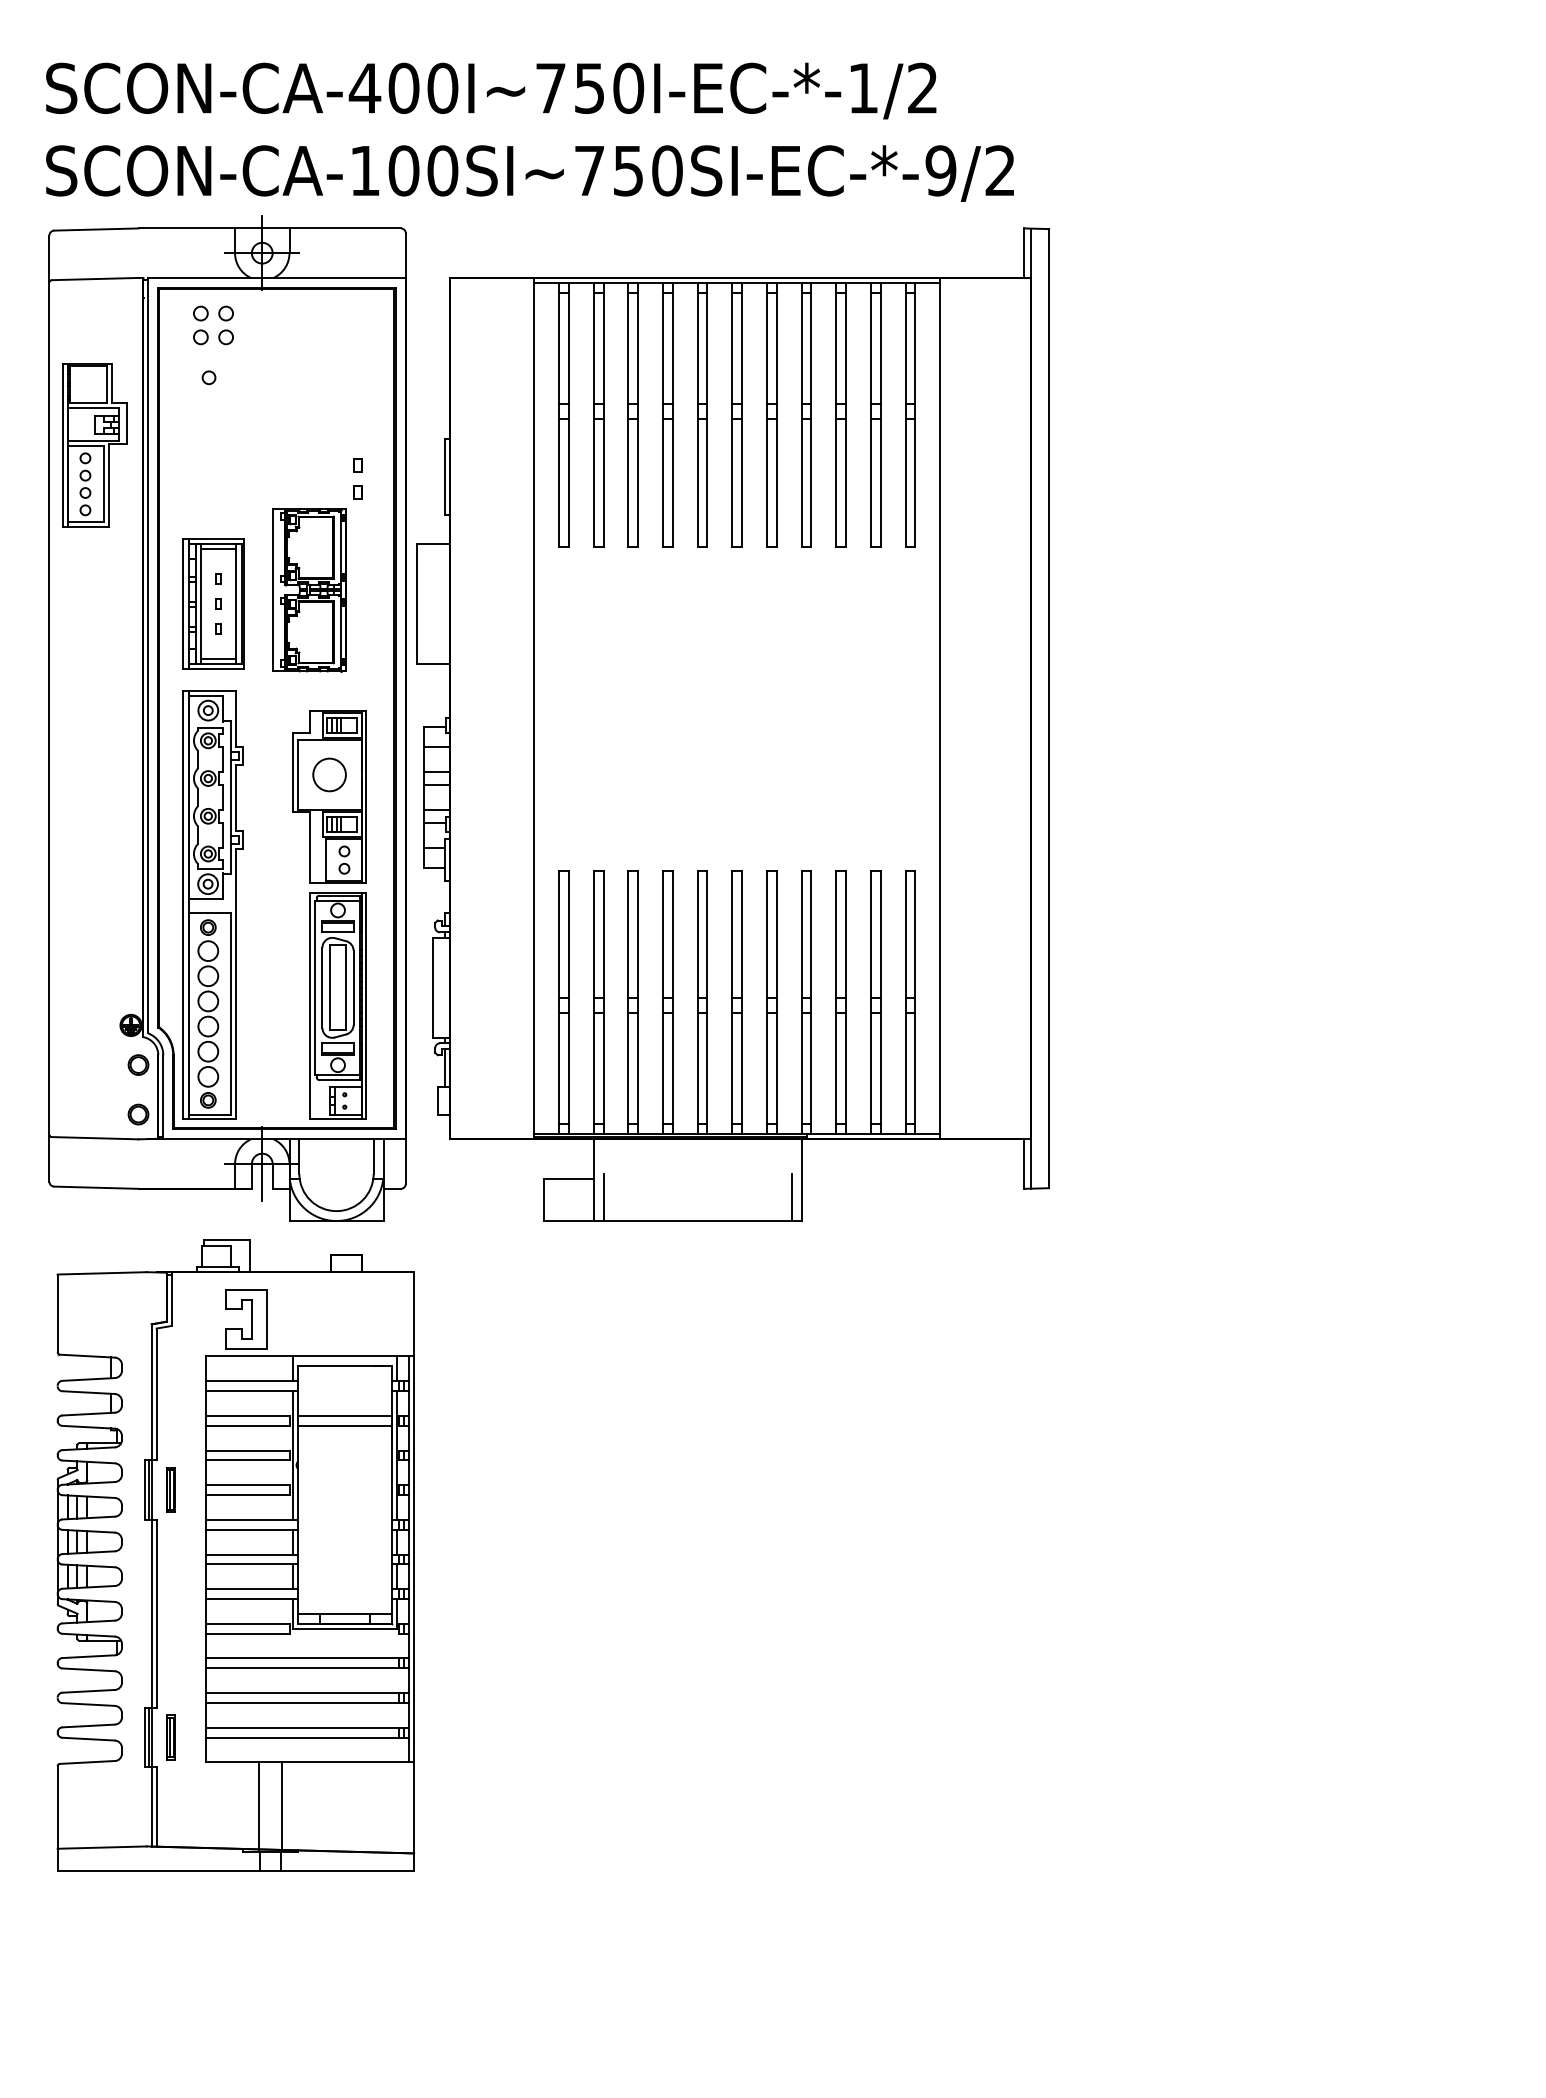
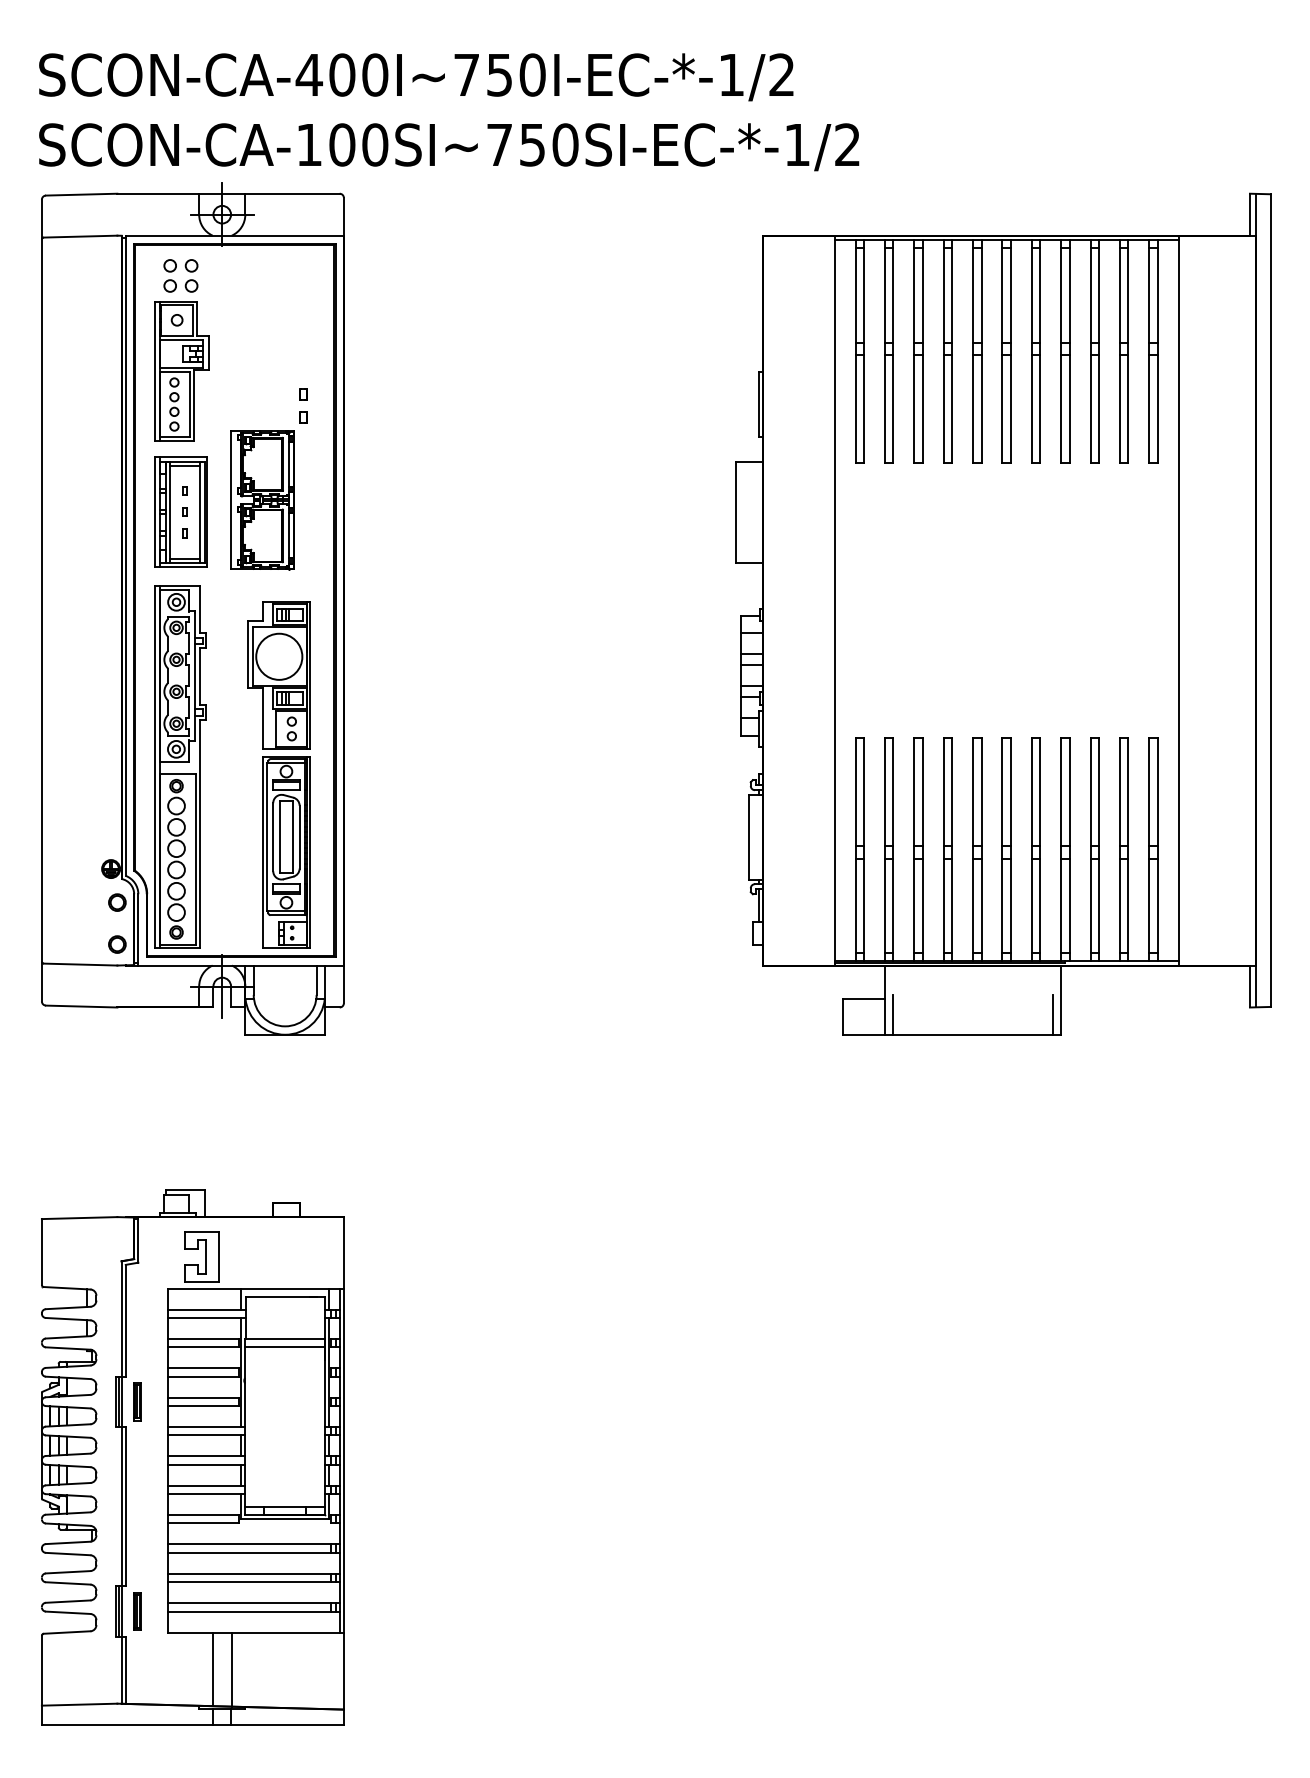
text: (941, 170) -> (797, 144), SCON-CA-100SI~750SI-EC-*-9/2 -> SCON-CA-100SI~750SI-EC-*-1/2
part: (93, 445) -> (181, 371), moved
part: (733, 723) -> (1003, 613), moved
circle: (329, 774) -> (279, 656), size x1.67
part: (235, 1555) -> (192, 1457), moved

